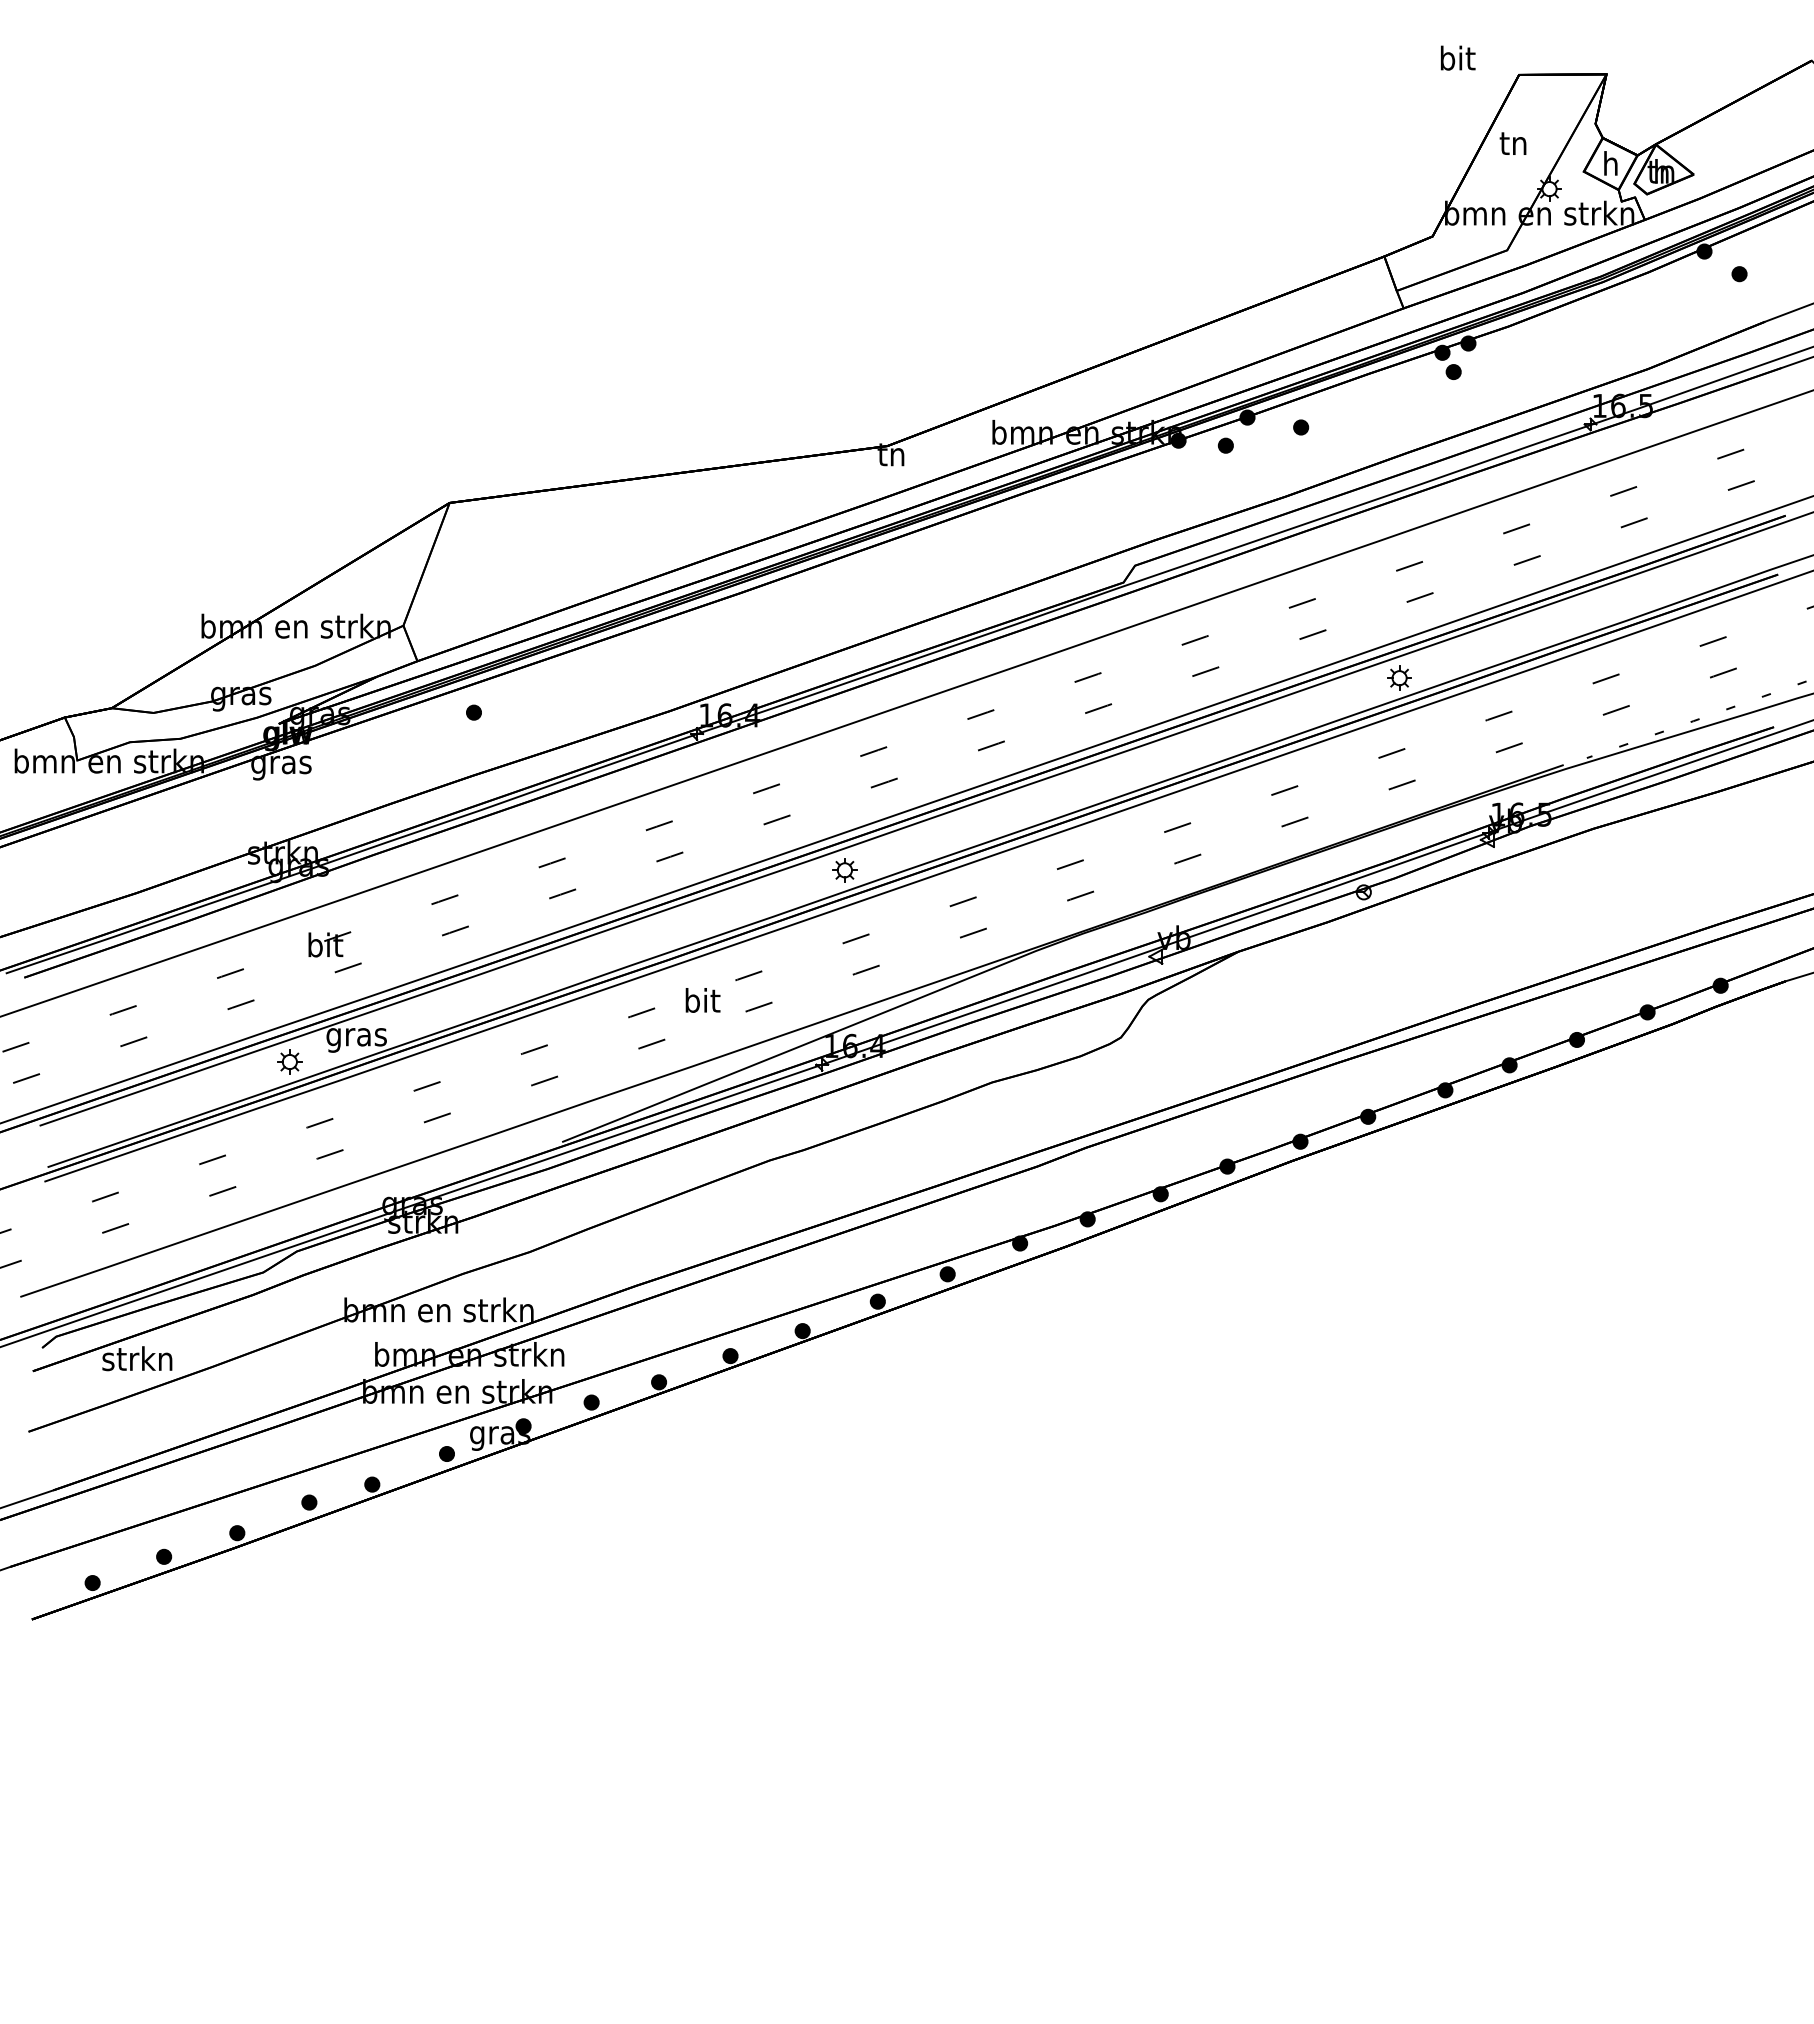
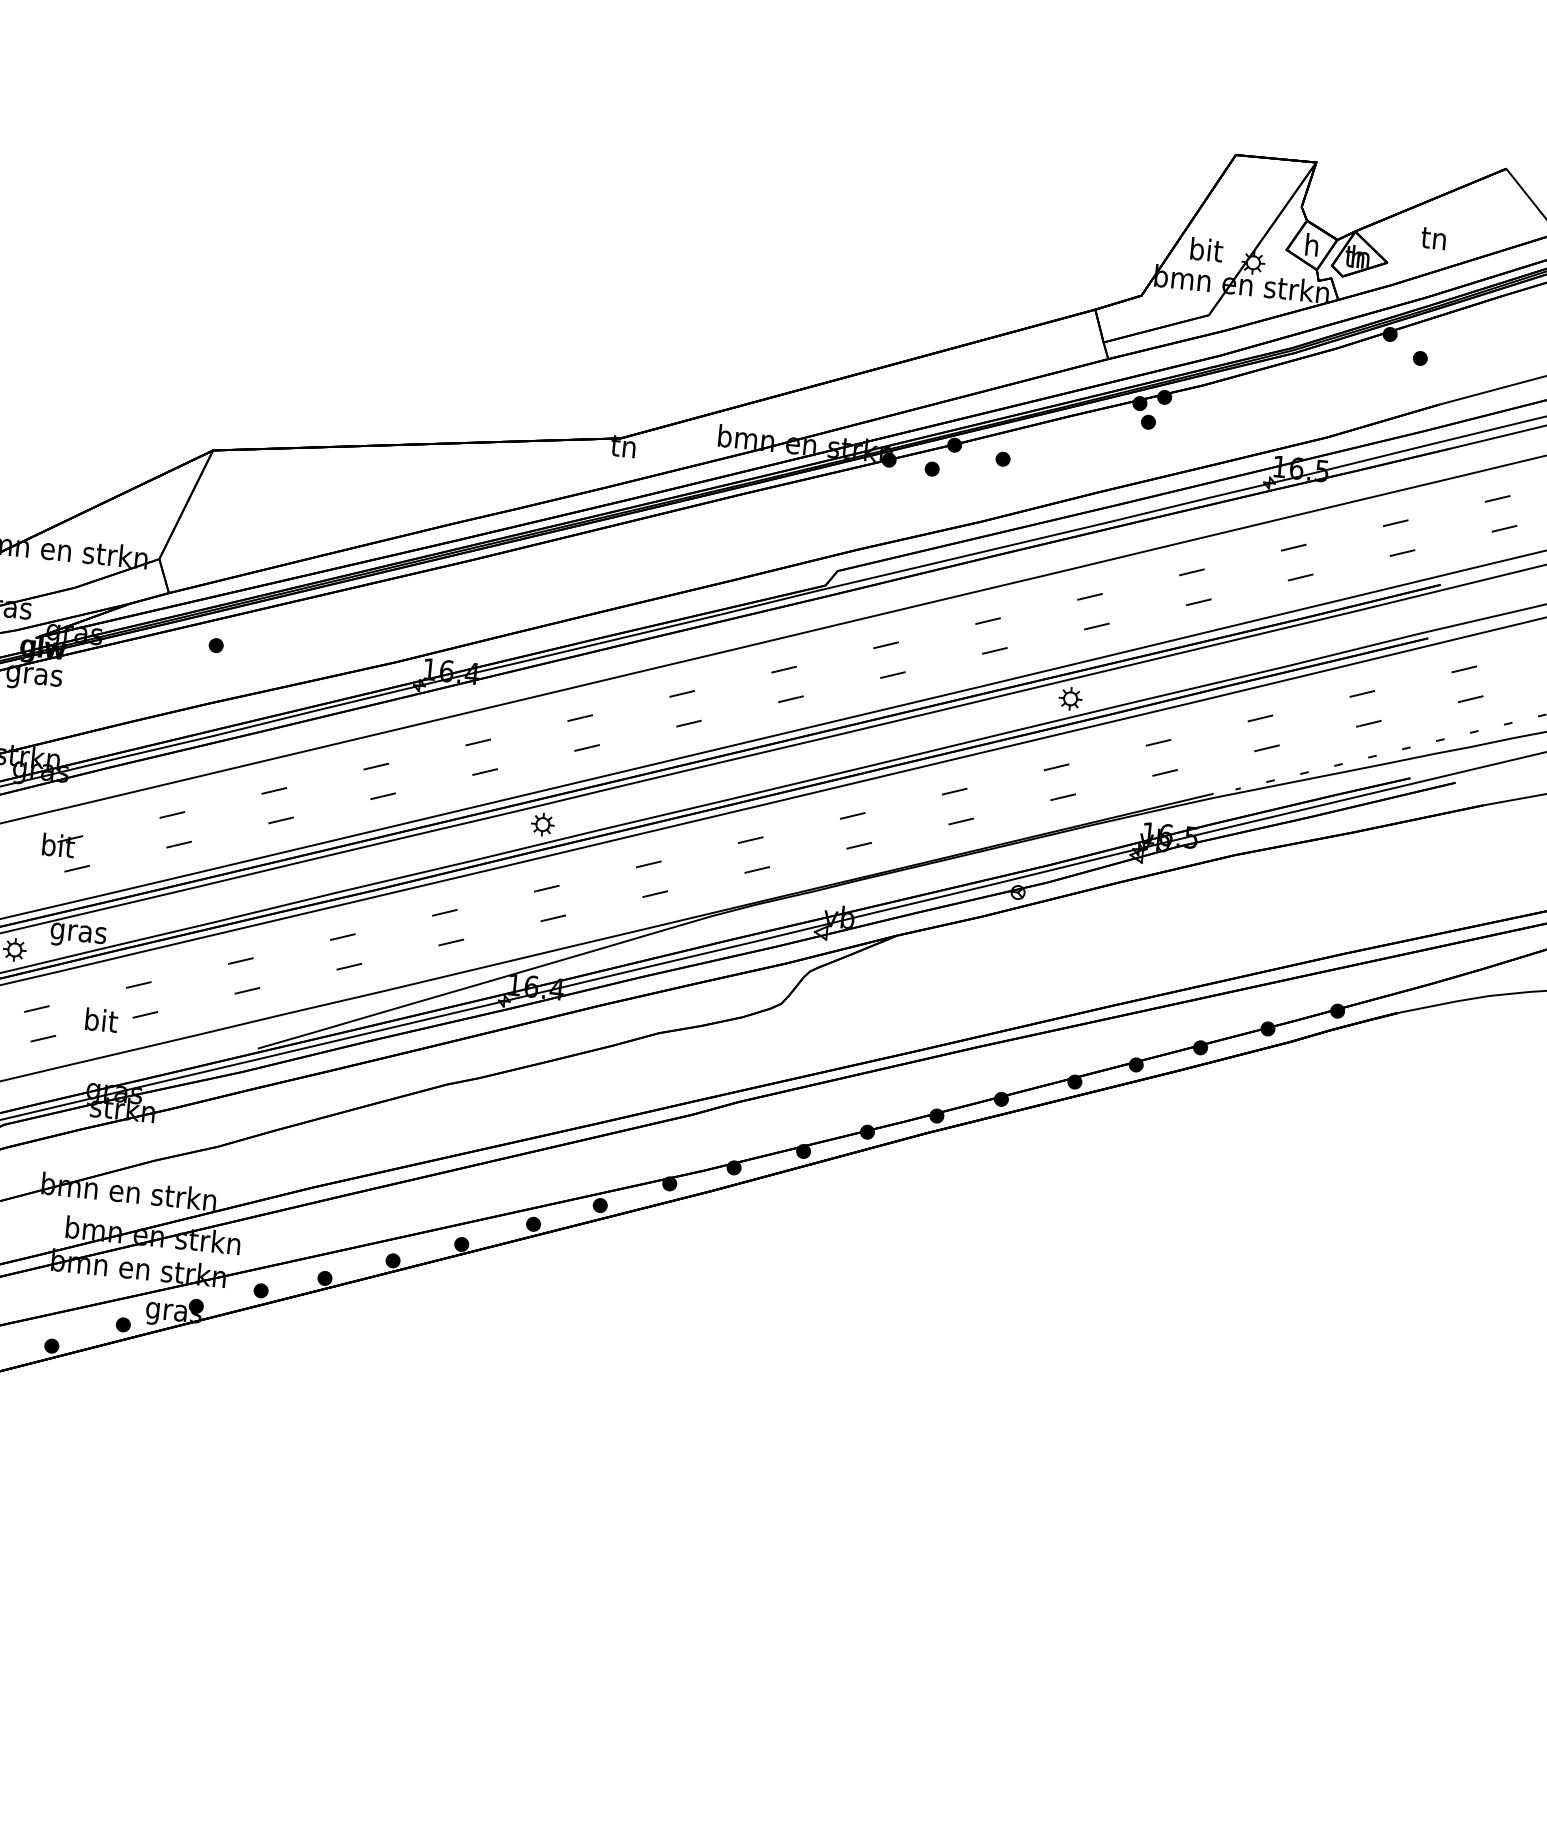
text: (1458, 57) -> (1207, 249), moved
text: (1512, 143) -> (1433, 238), moved
text: (702, 1000) -> (101, 1020), moved

